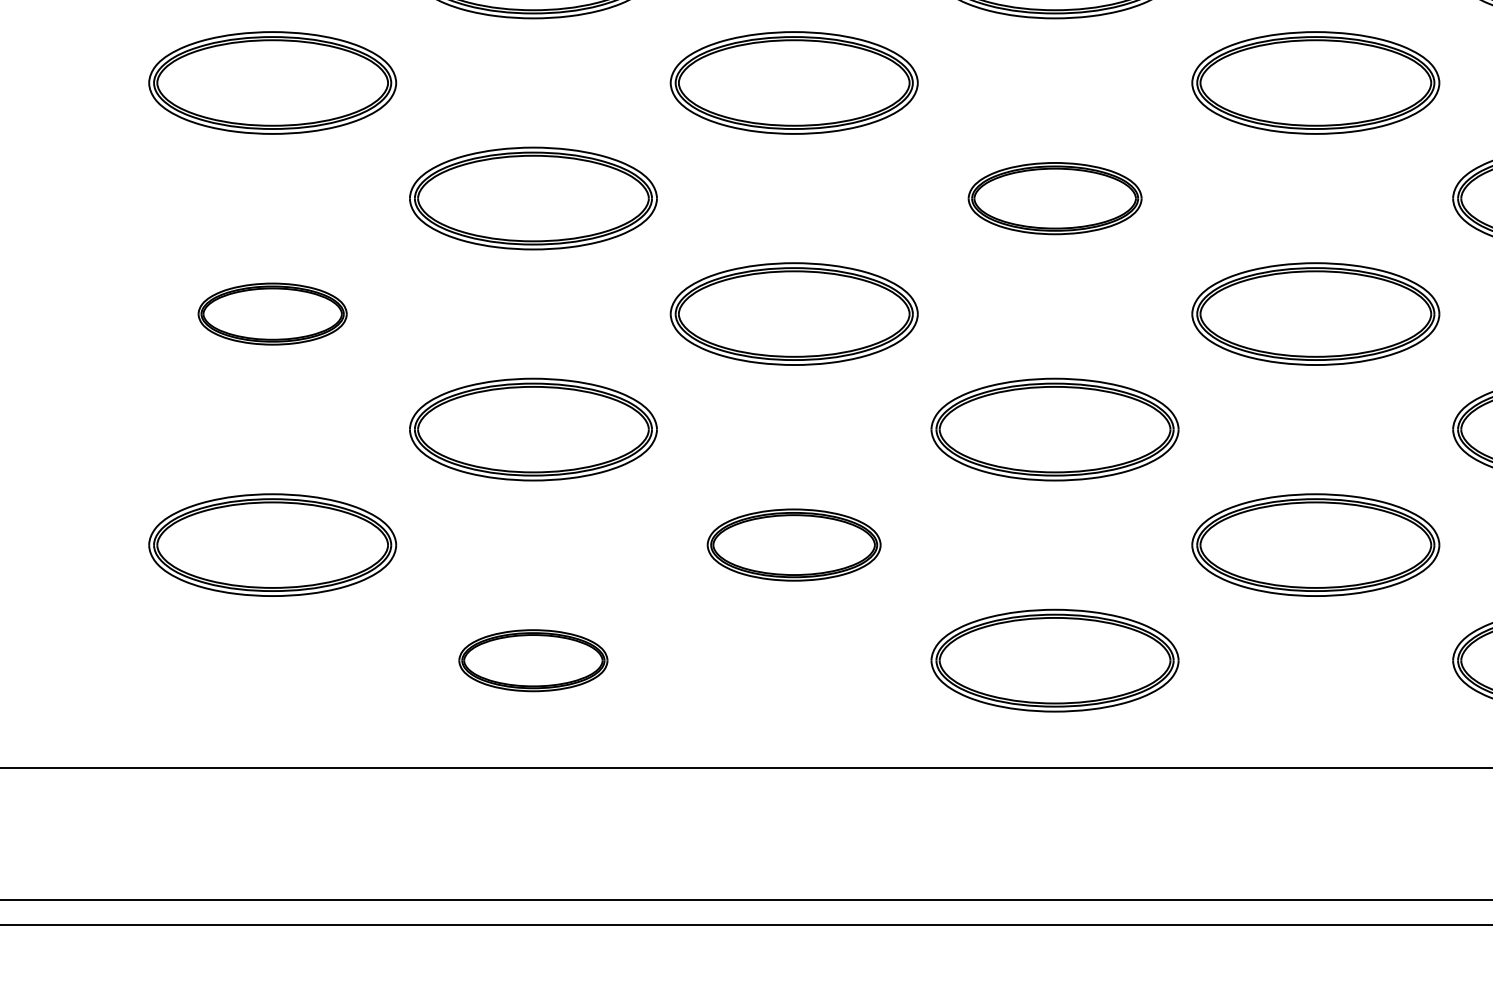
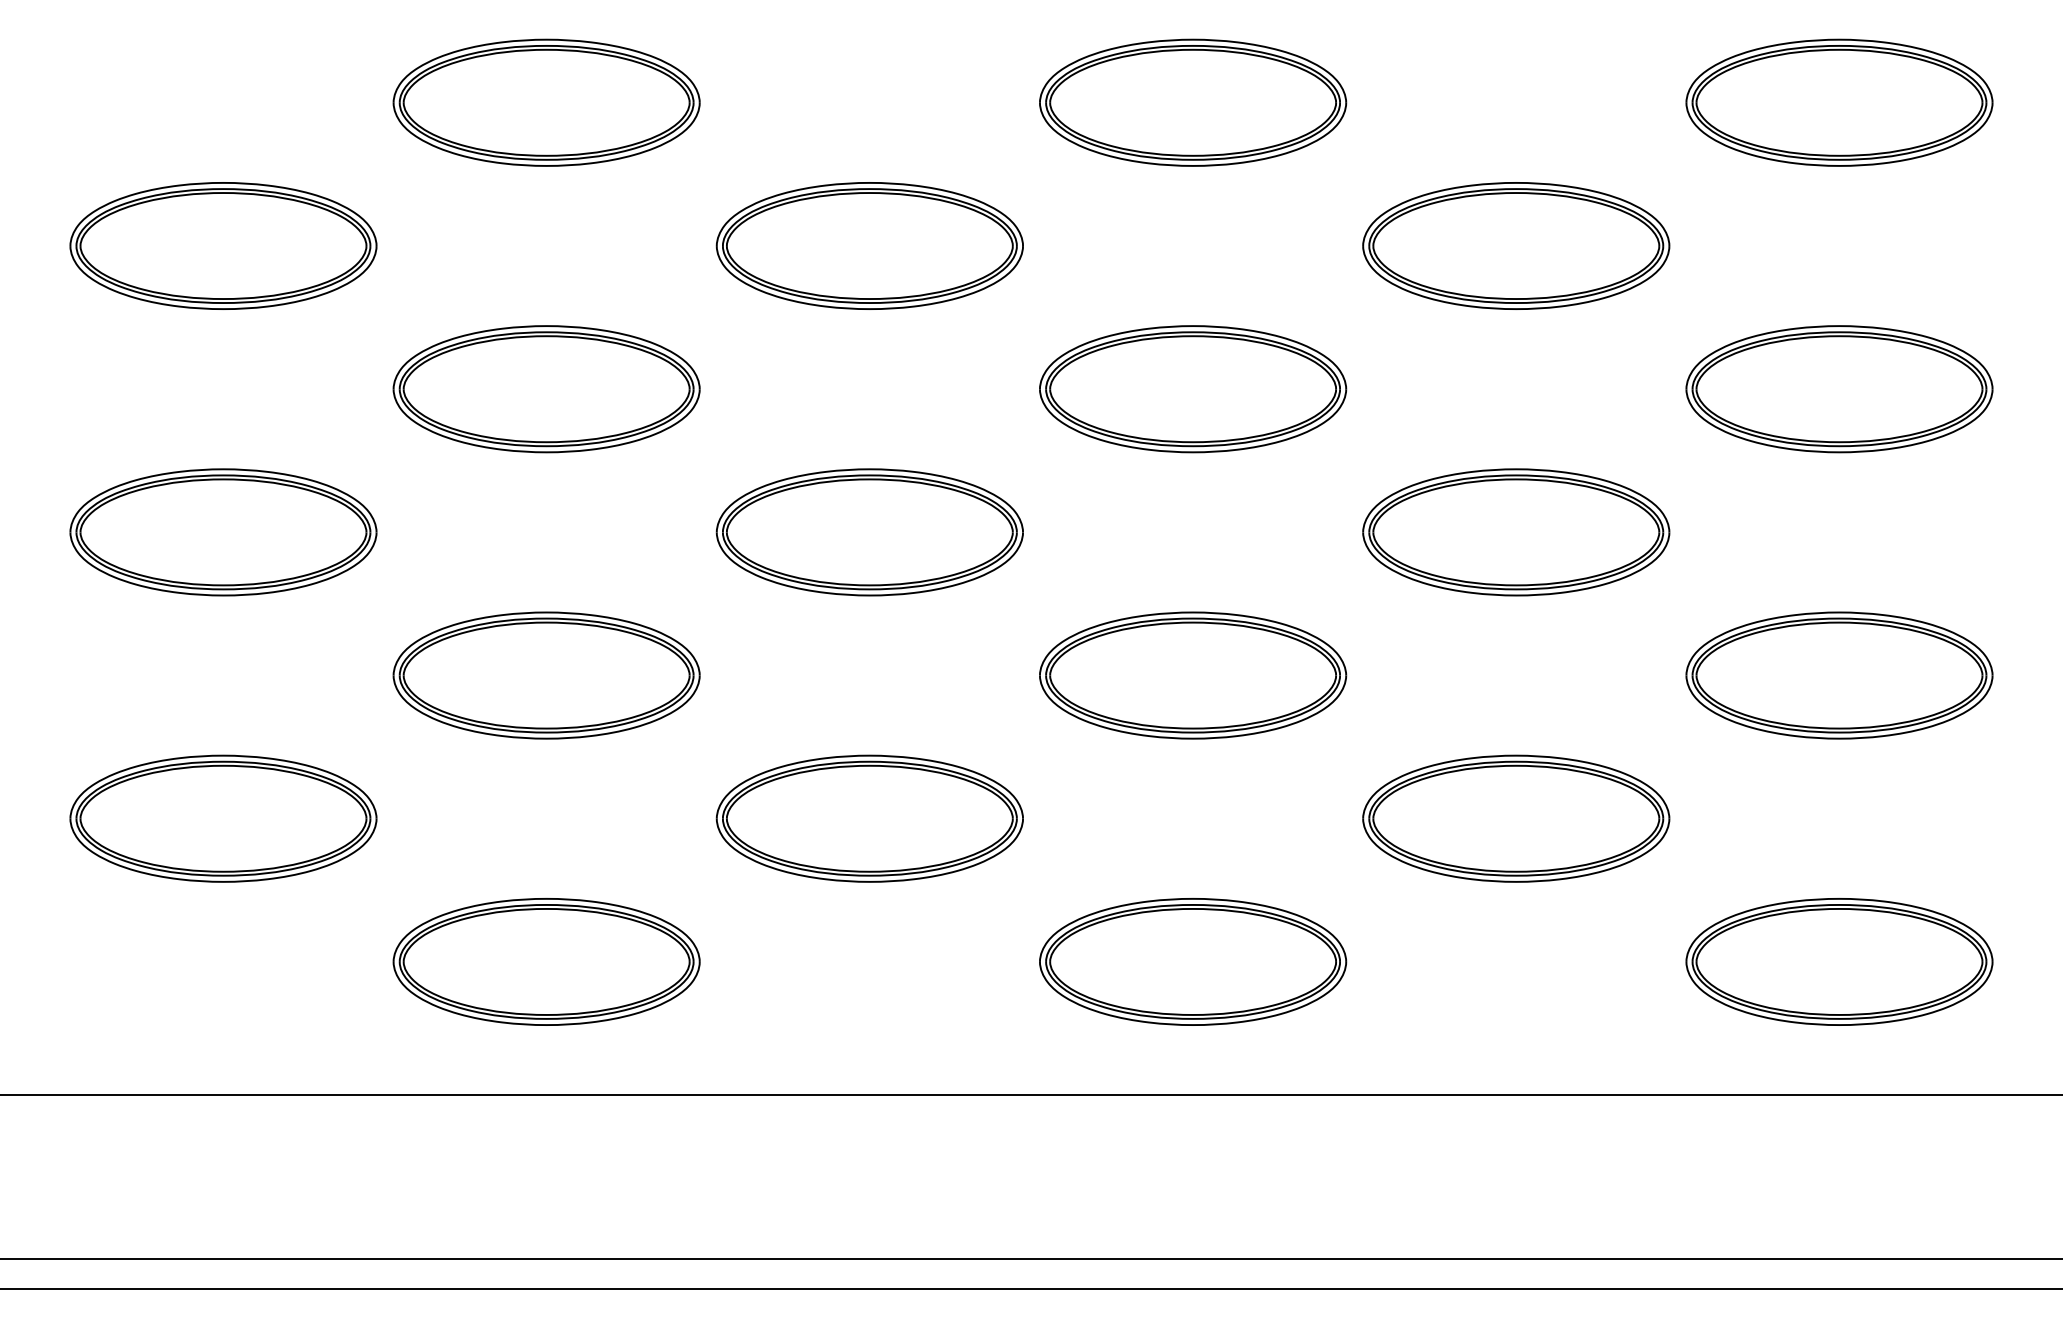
part: (1055, 198) -> (1193, 389), size x1.43
part: (272, 314) -> (223, 532), size x1.67
part: (793, 544) -> (869, 818), size x1.43
part: (533, 660) -> (546, 961), size x1.67

